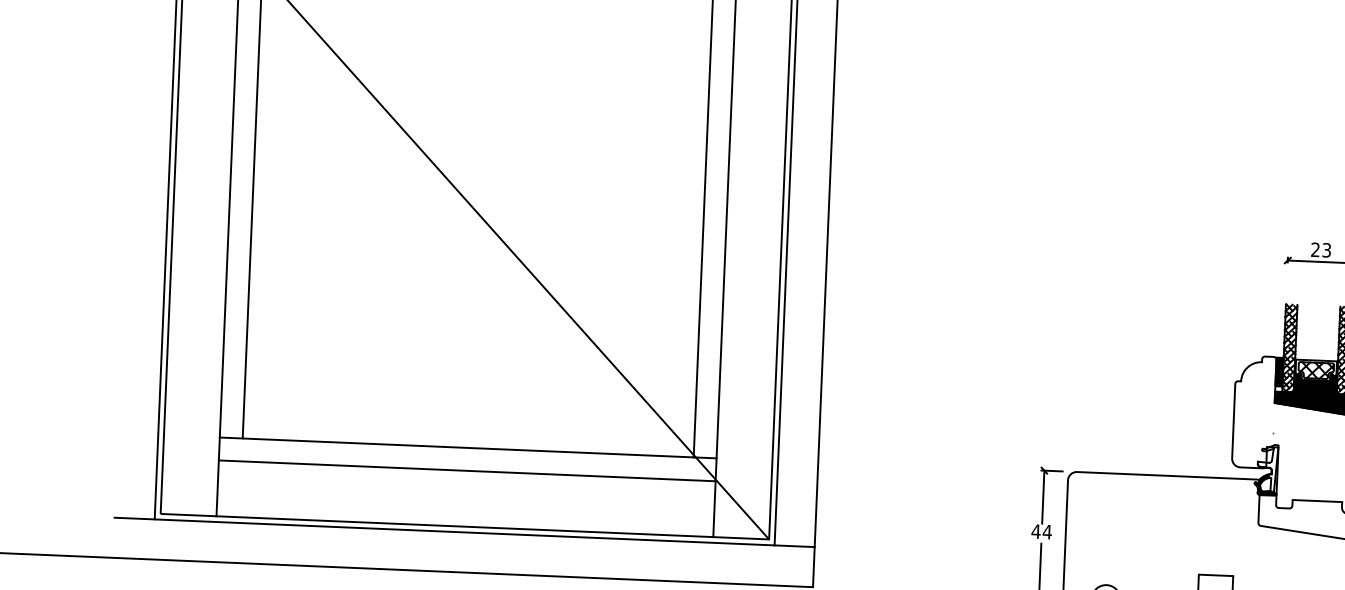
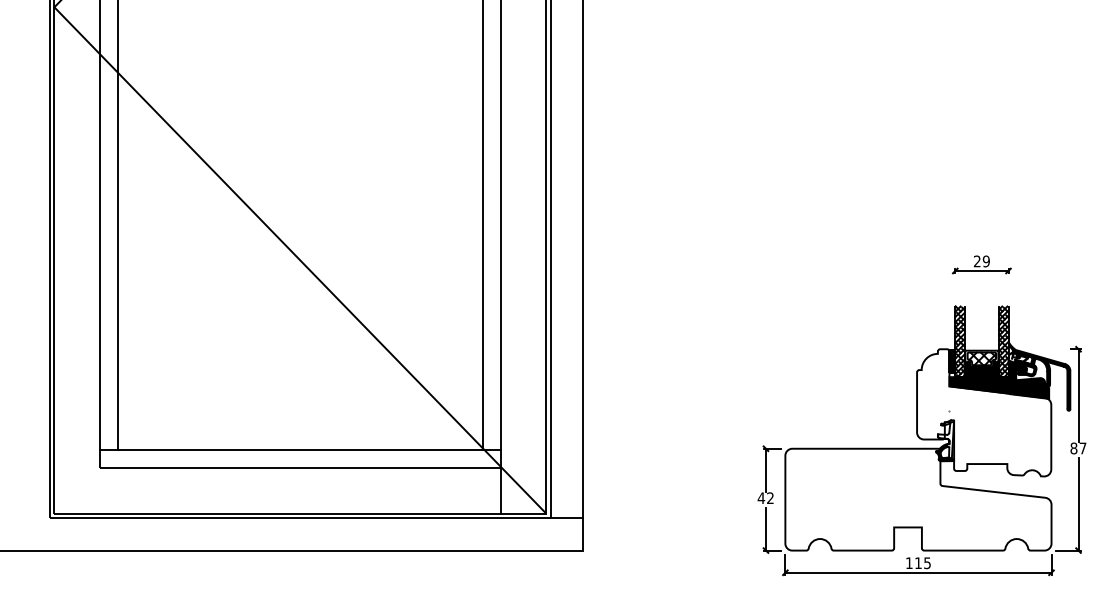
text: (1325, 250) -> (985, 261), 23 -> 29
line: (217, 487) -> (99, 490), removed
line: (134, 518) -> (33, 518), removed
text: (1047, 531) -> (770, 497), 44 -> 42

